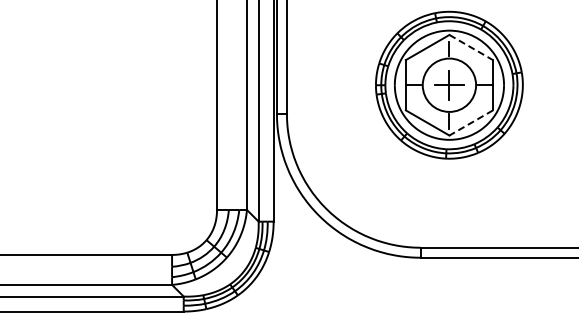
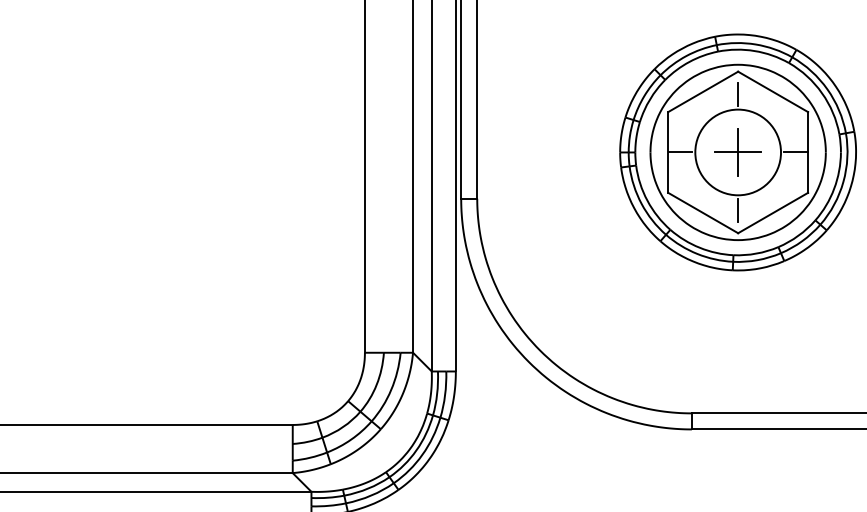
line: (471, 47) -> (773, 91), dashed -> solid
line: (470, 123) -> (771, 213), dashed -> solid

